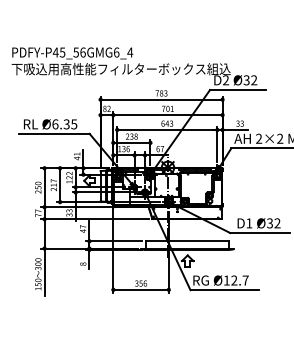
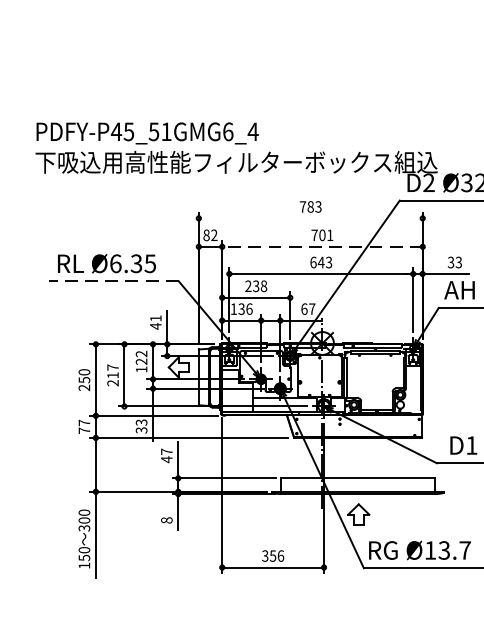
text: (82, 52) -> (165, 131), PDFY-P45_56GMG6_4 -> PDFY-P45_51GMG6_4
line: (161, 99) -> (310, 218), removed
line: (167, 115) -> (321, 247), solid -> dashed
line: (53, 133) -> (112, 280), solid -> dashed
text: (234, 280) -> (444, 550), Ø12.7 -> Ø13.7

